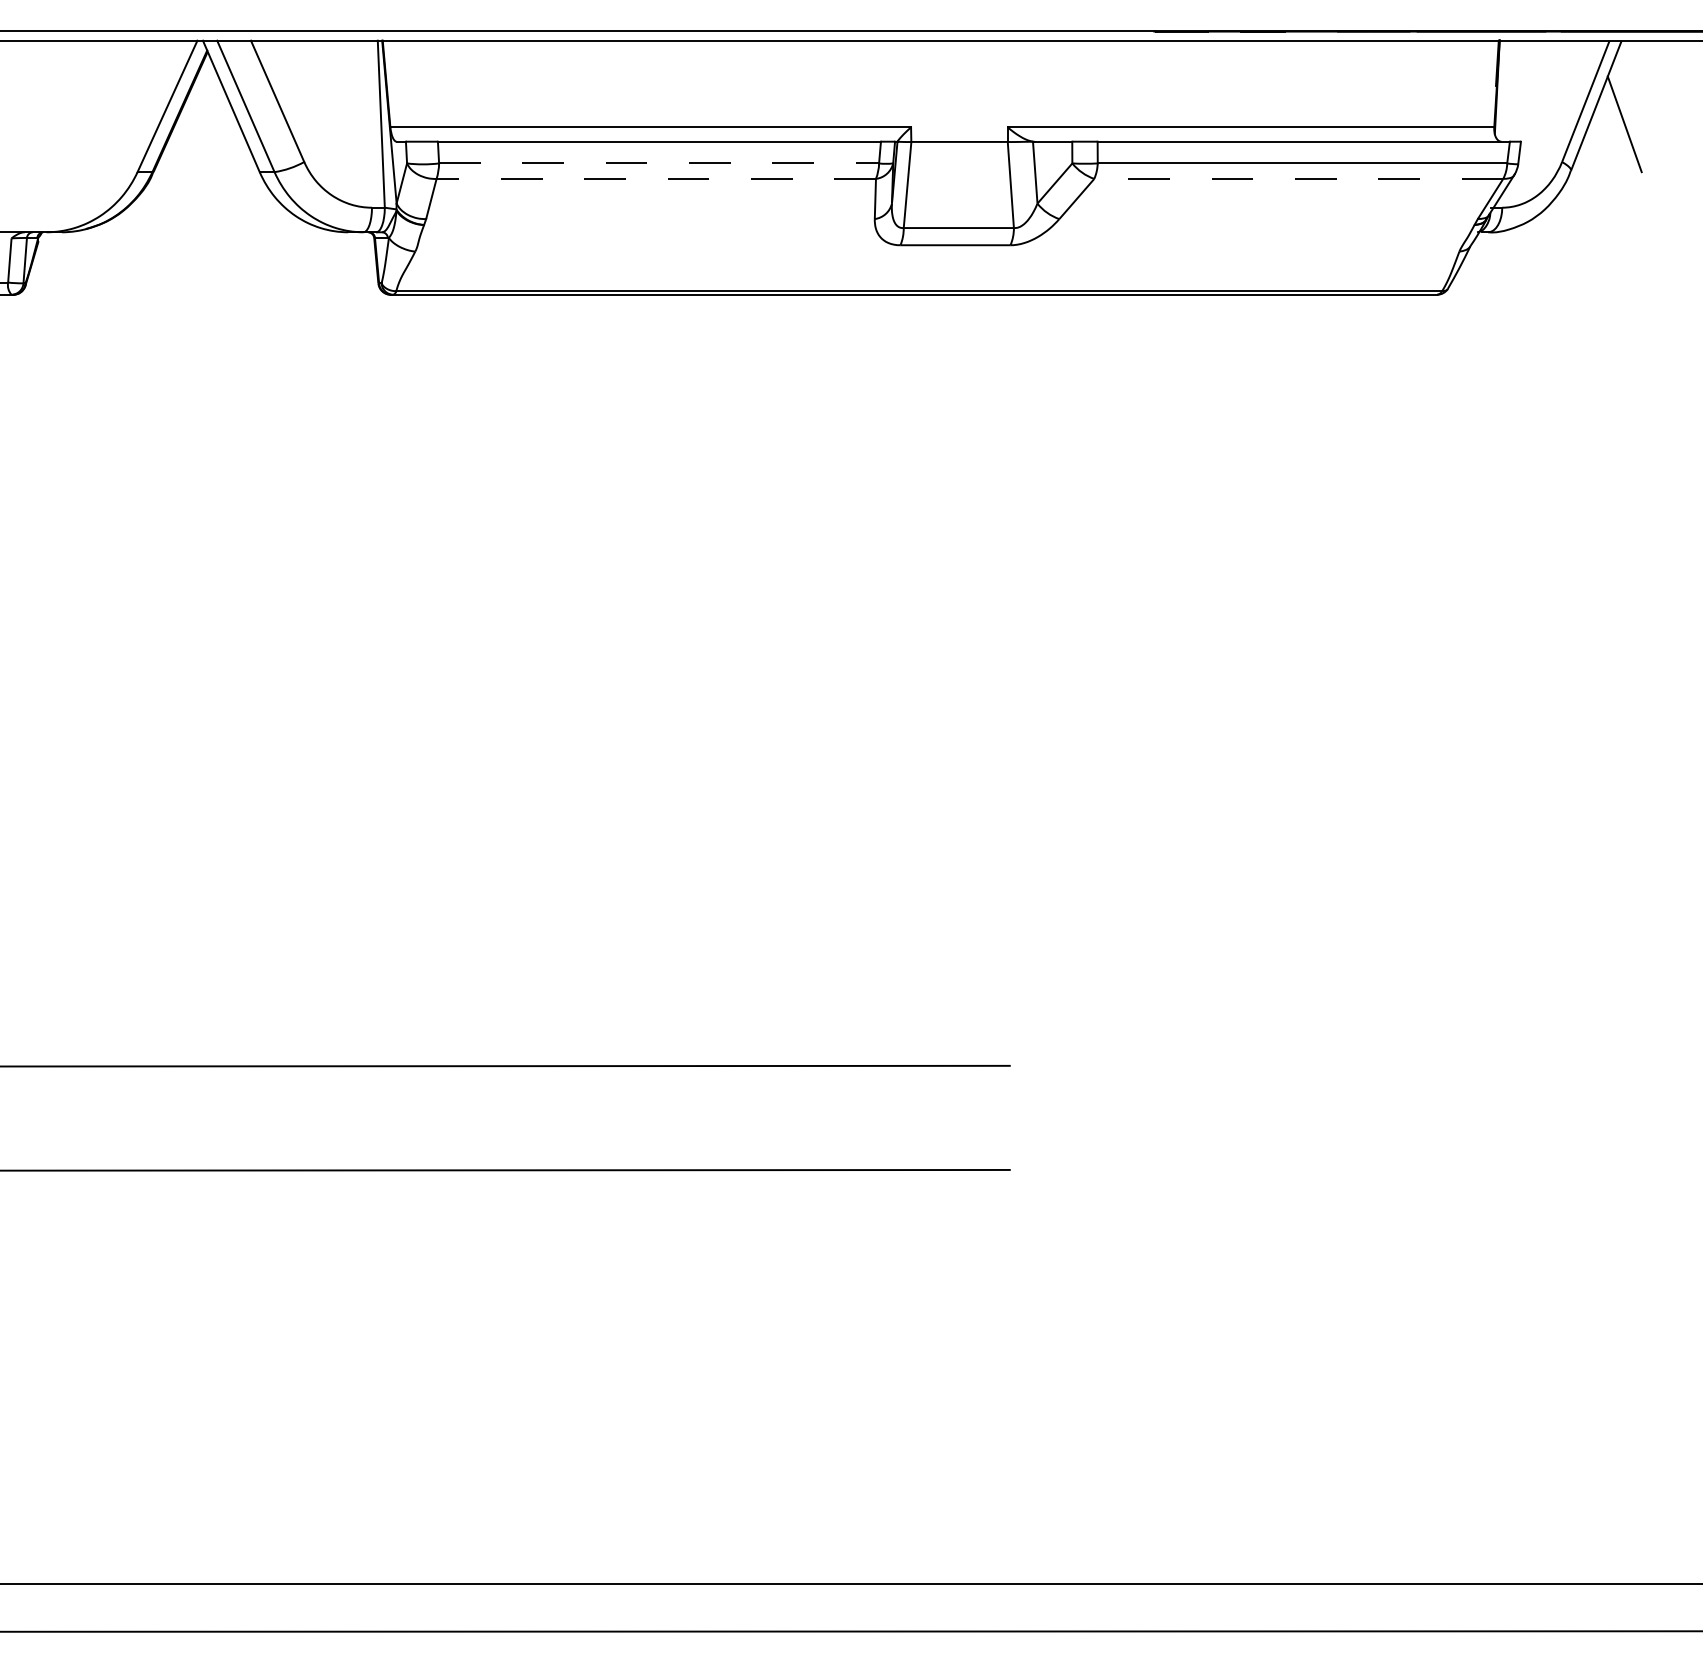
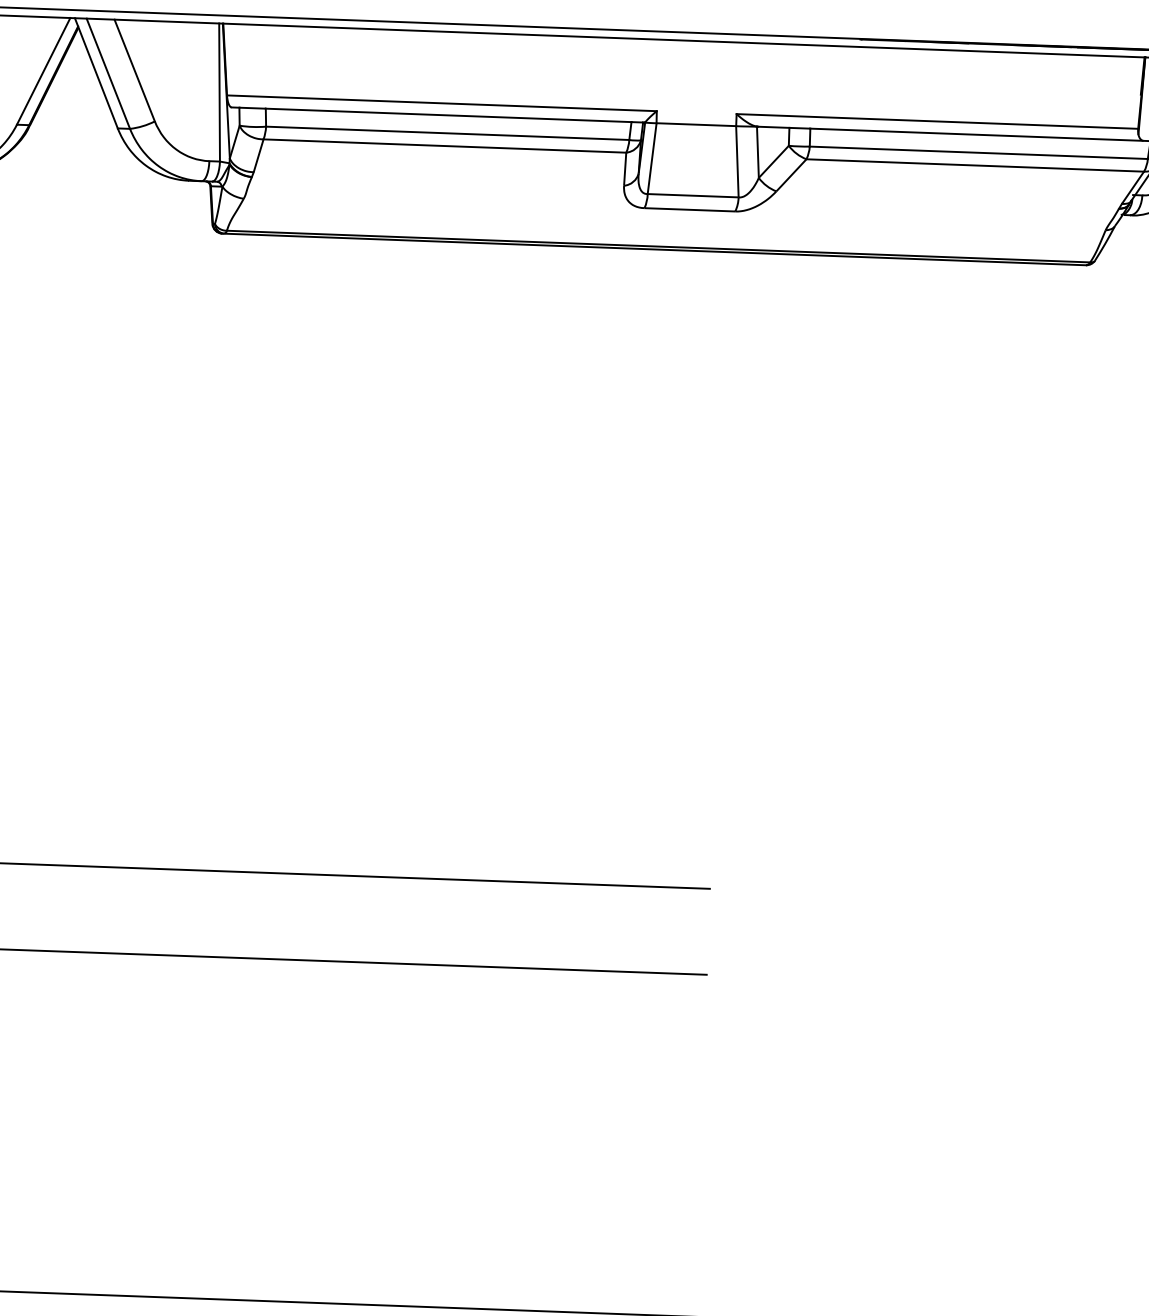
line: (659, 163) -> (448, 133), dashed -> solid
line: (656, 178) -> (445, 145), dashed -> solid
line: (1298, 178) -> (975, 165), dashed -> solid

